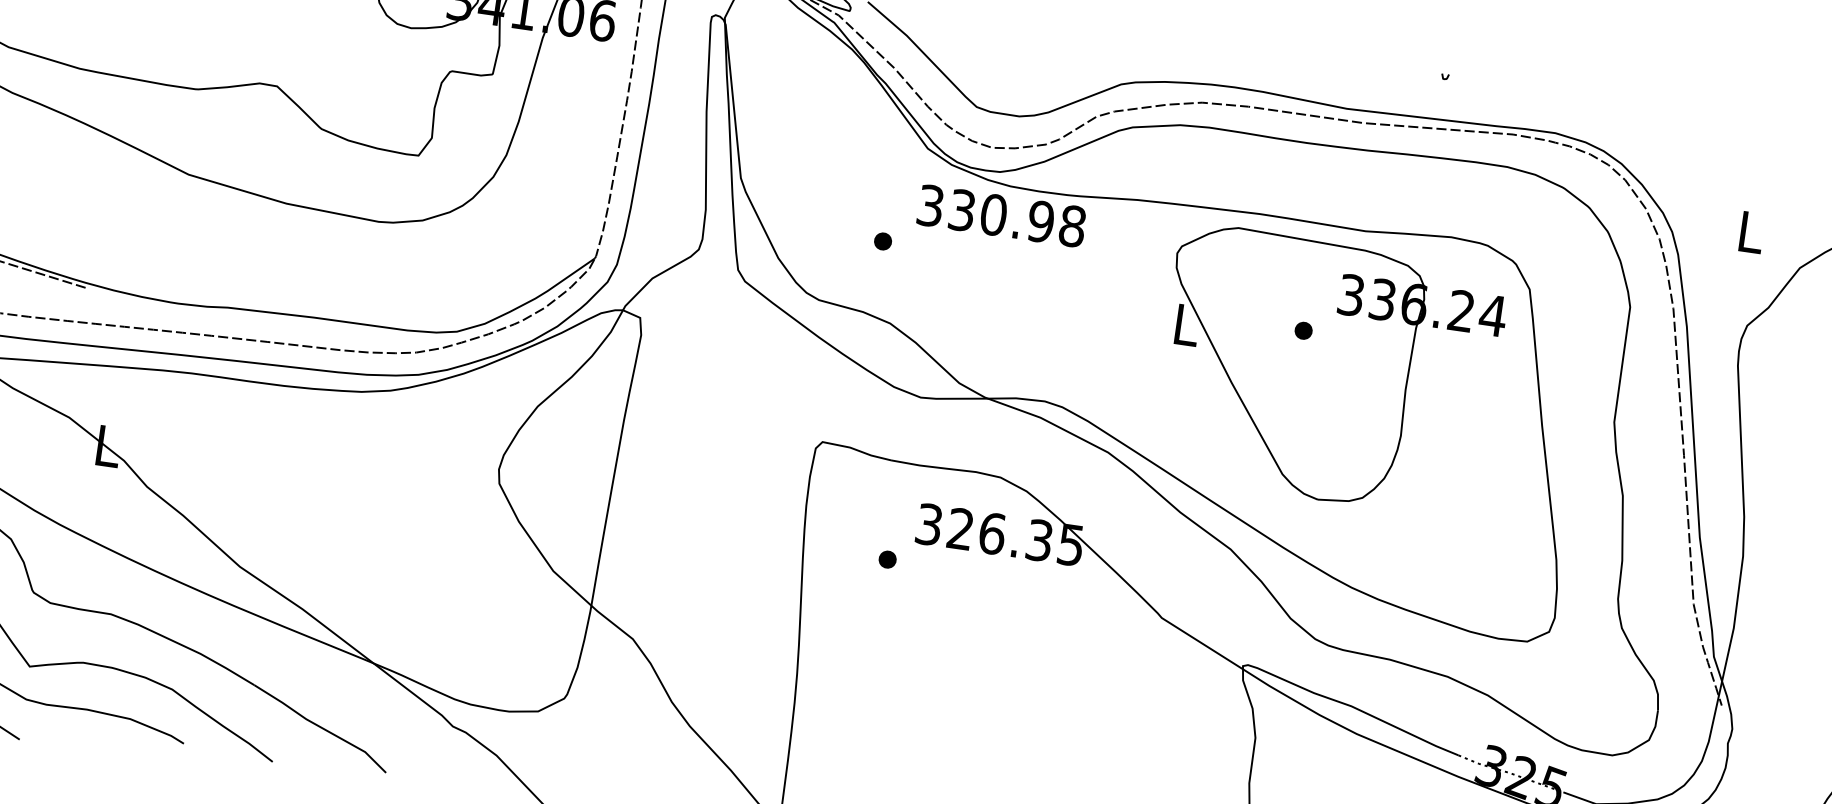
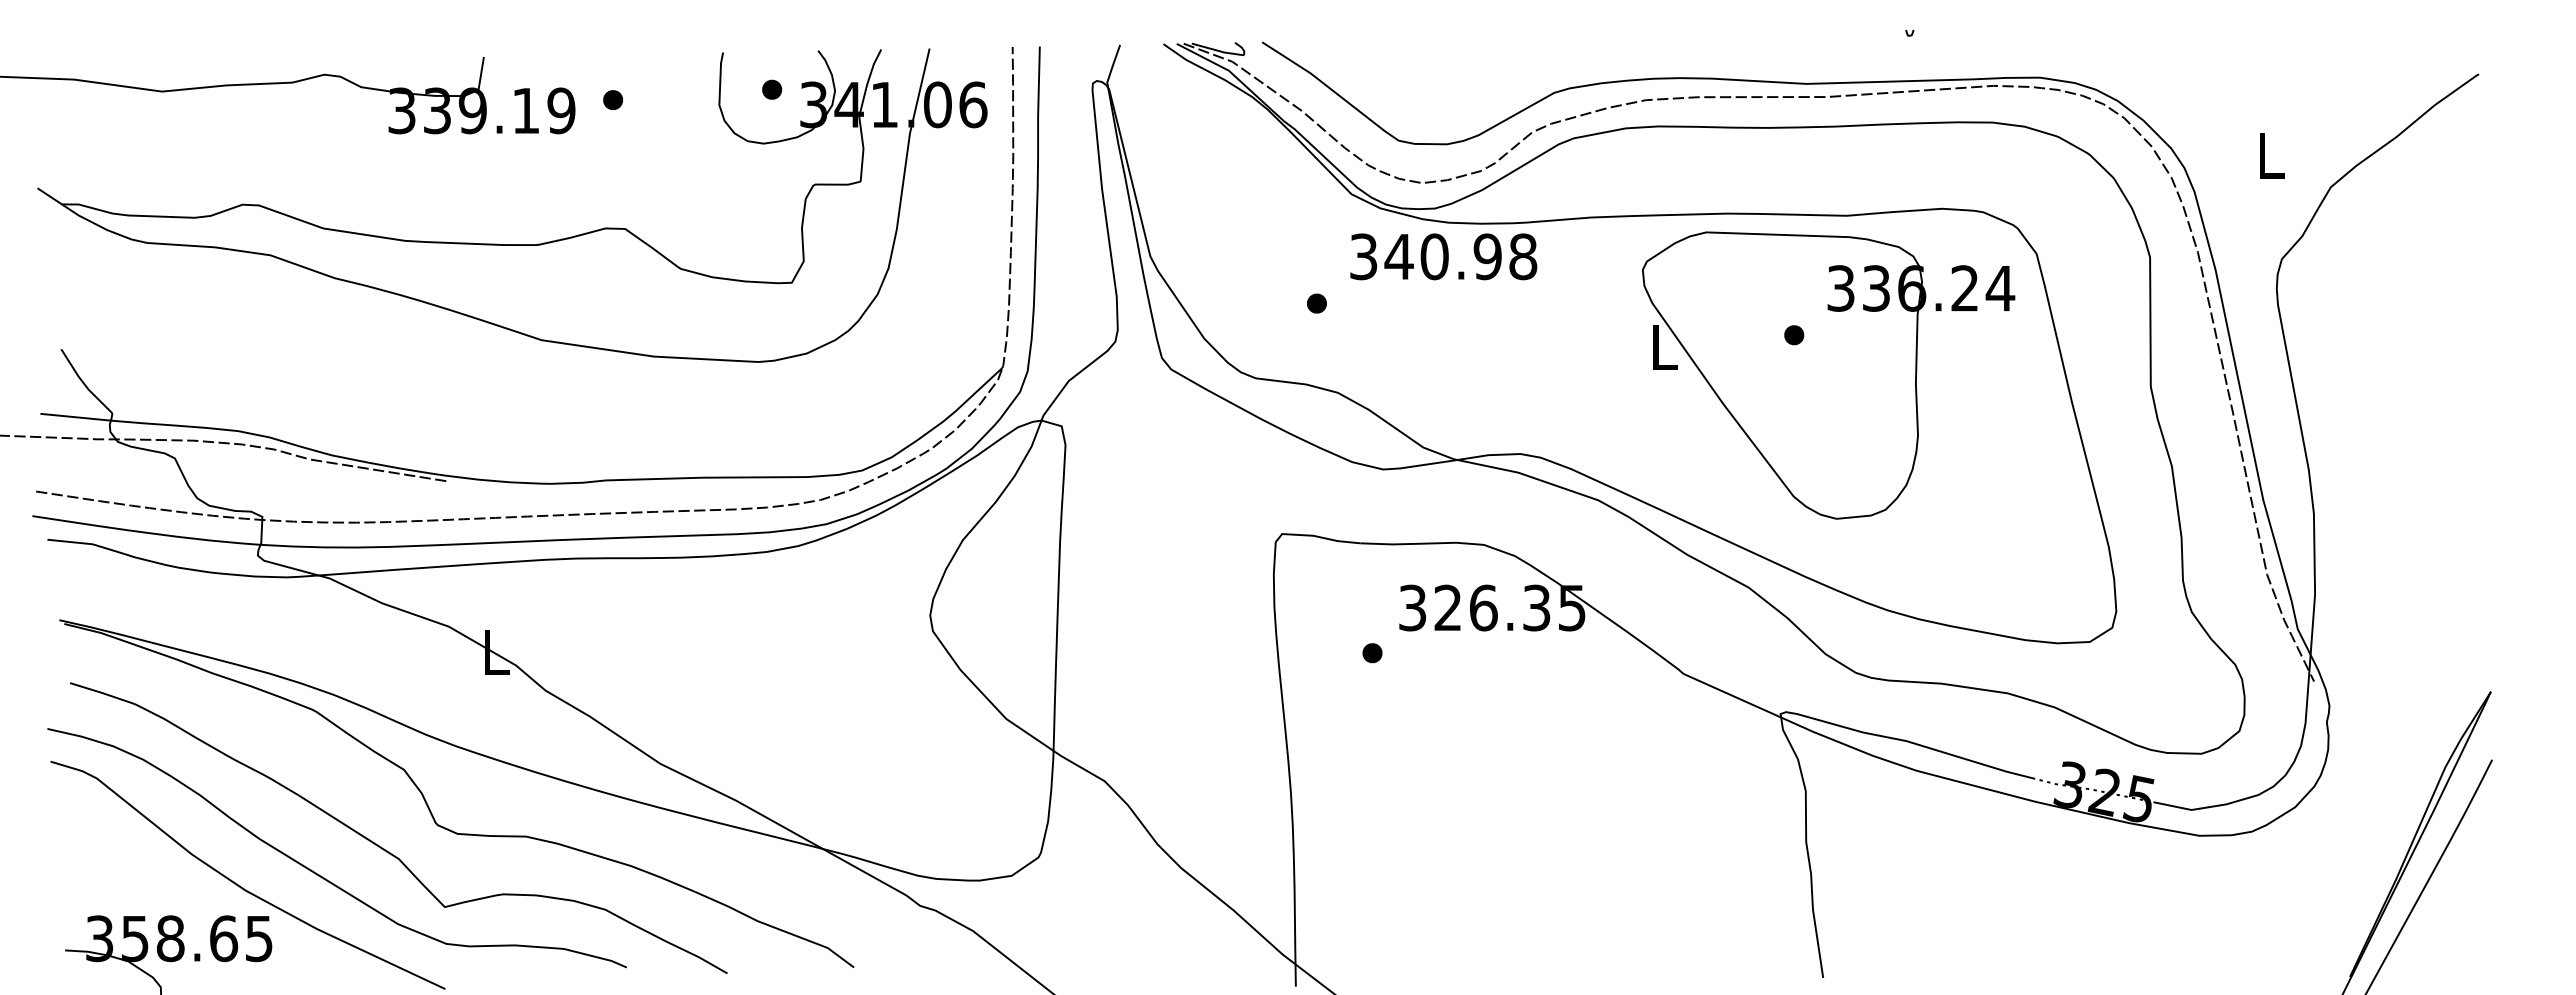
text: (961, 210) -> (1398, 256), 330.98 -> 340.98

